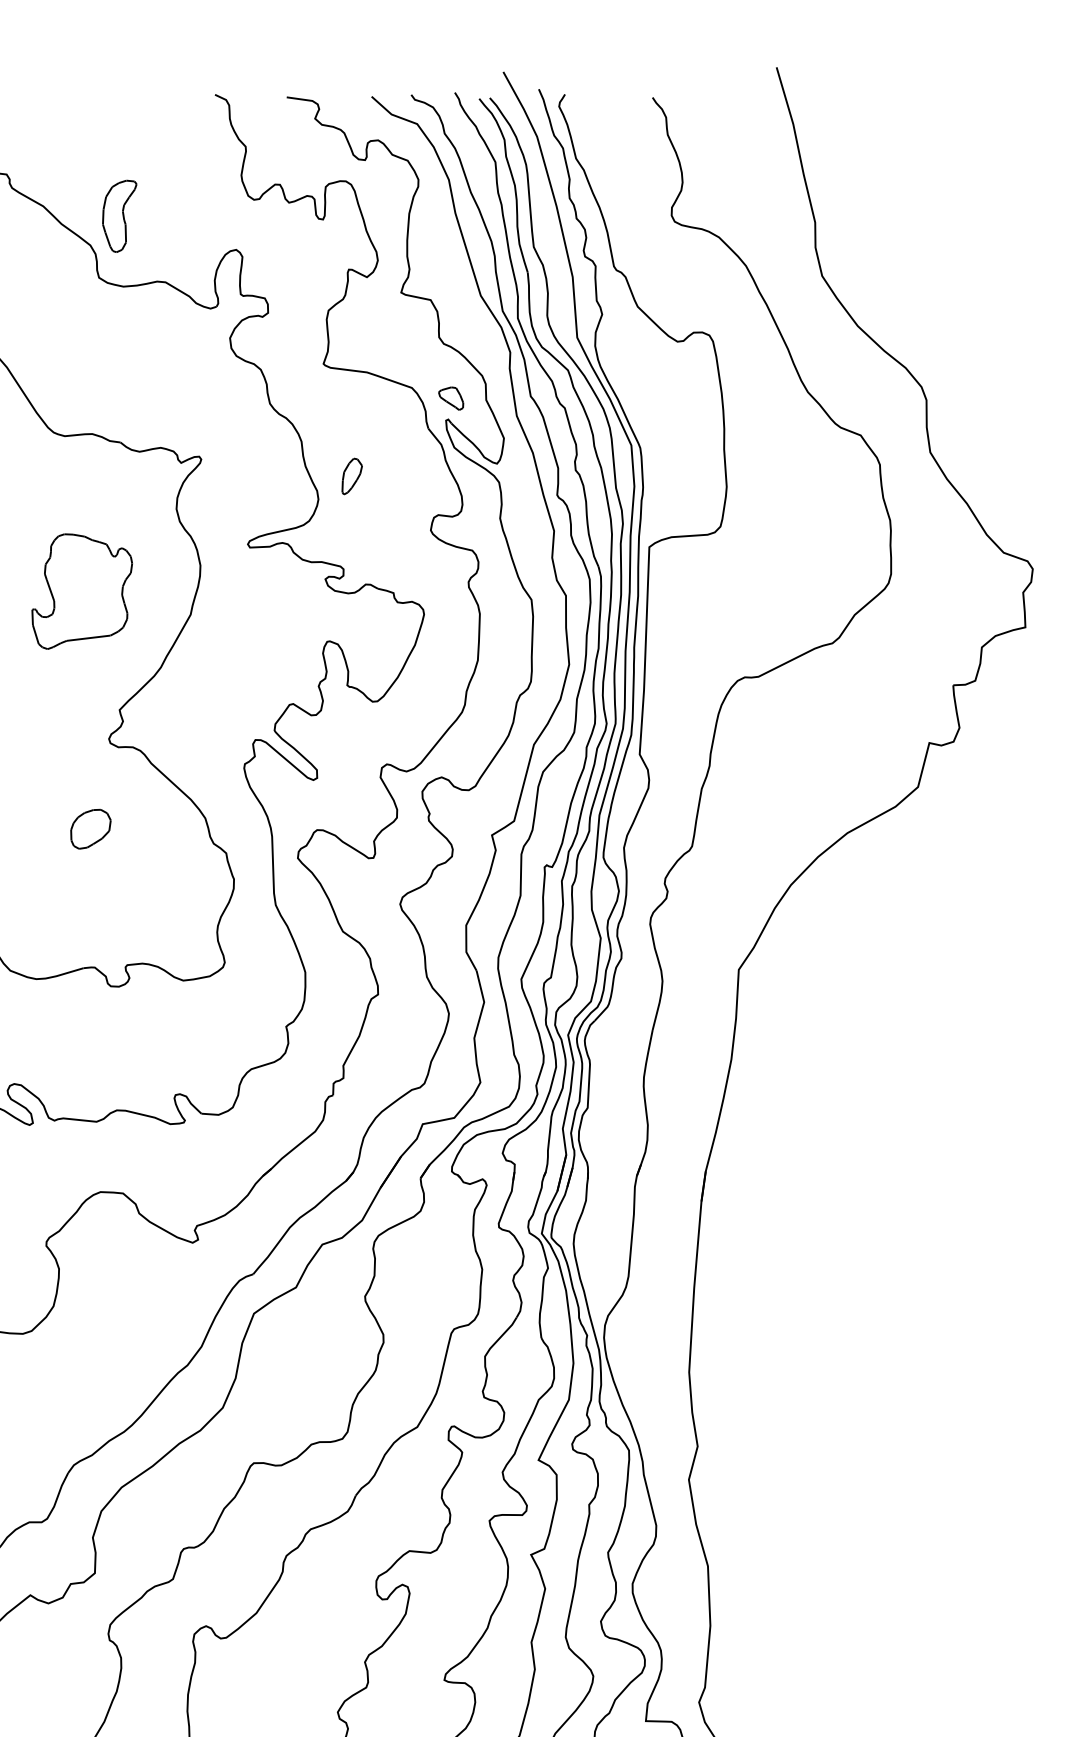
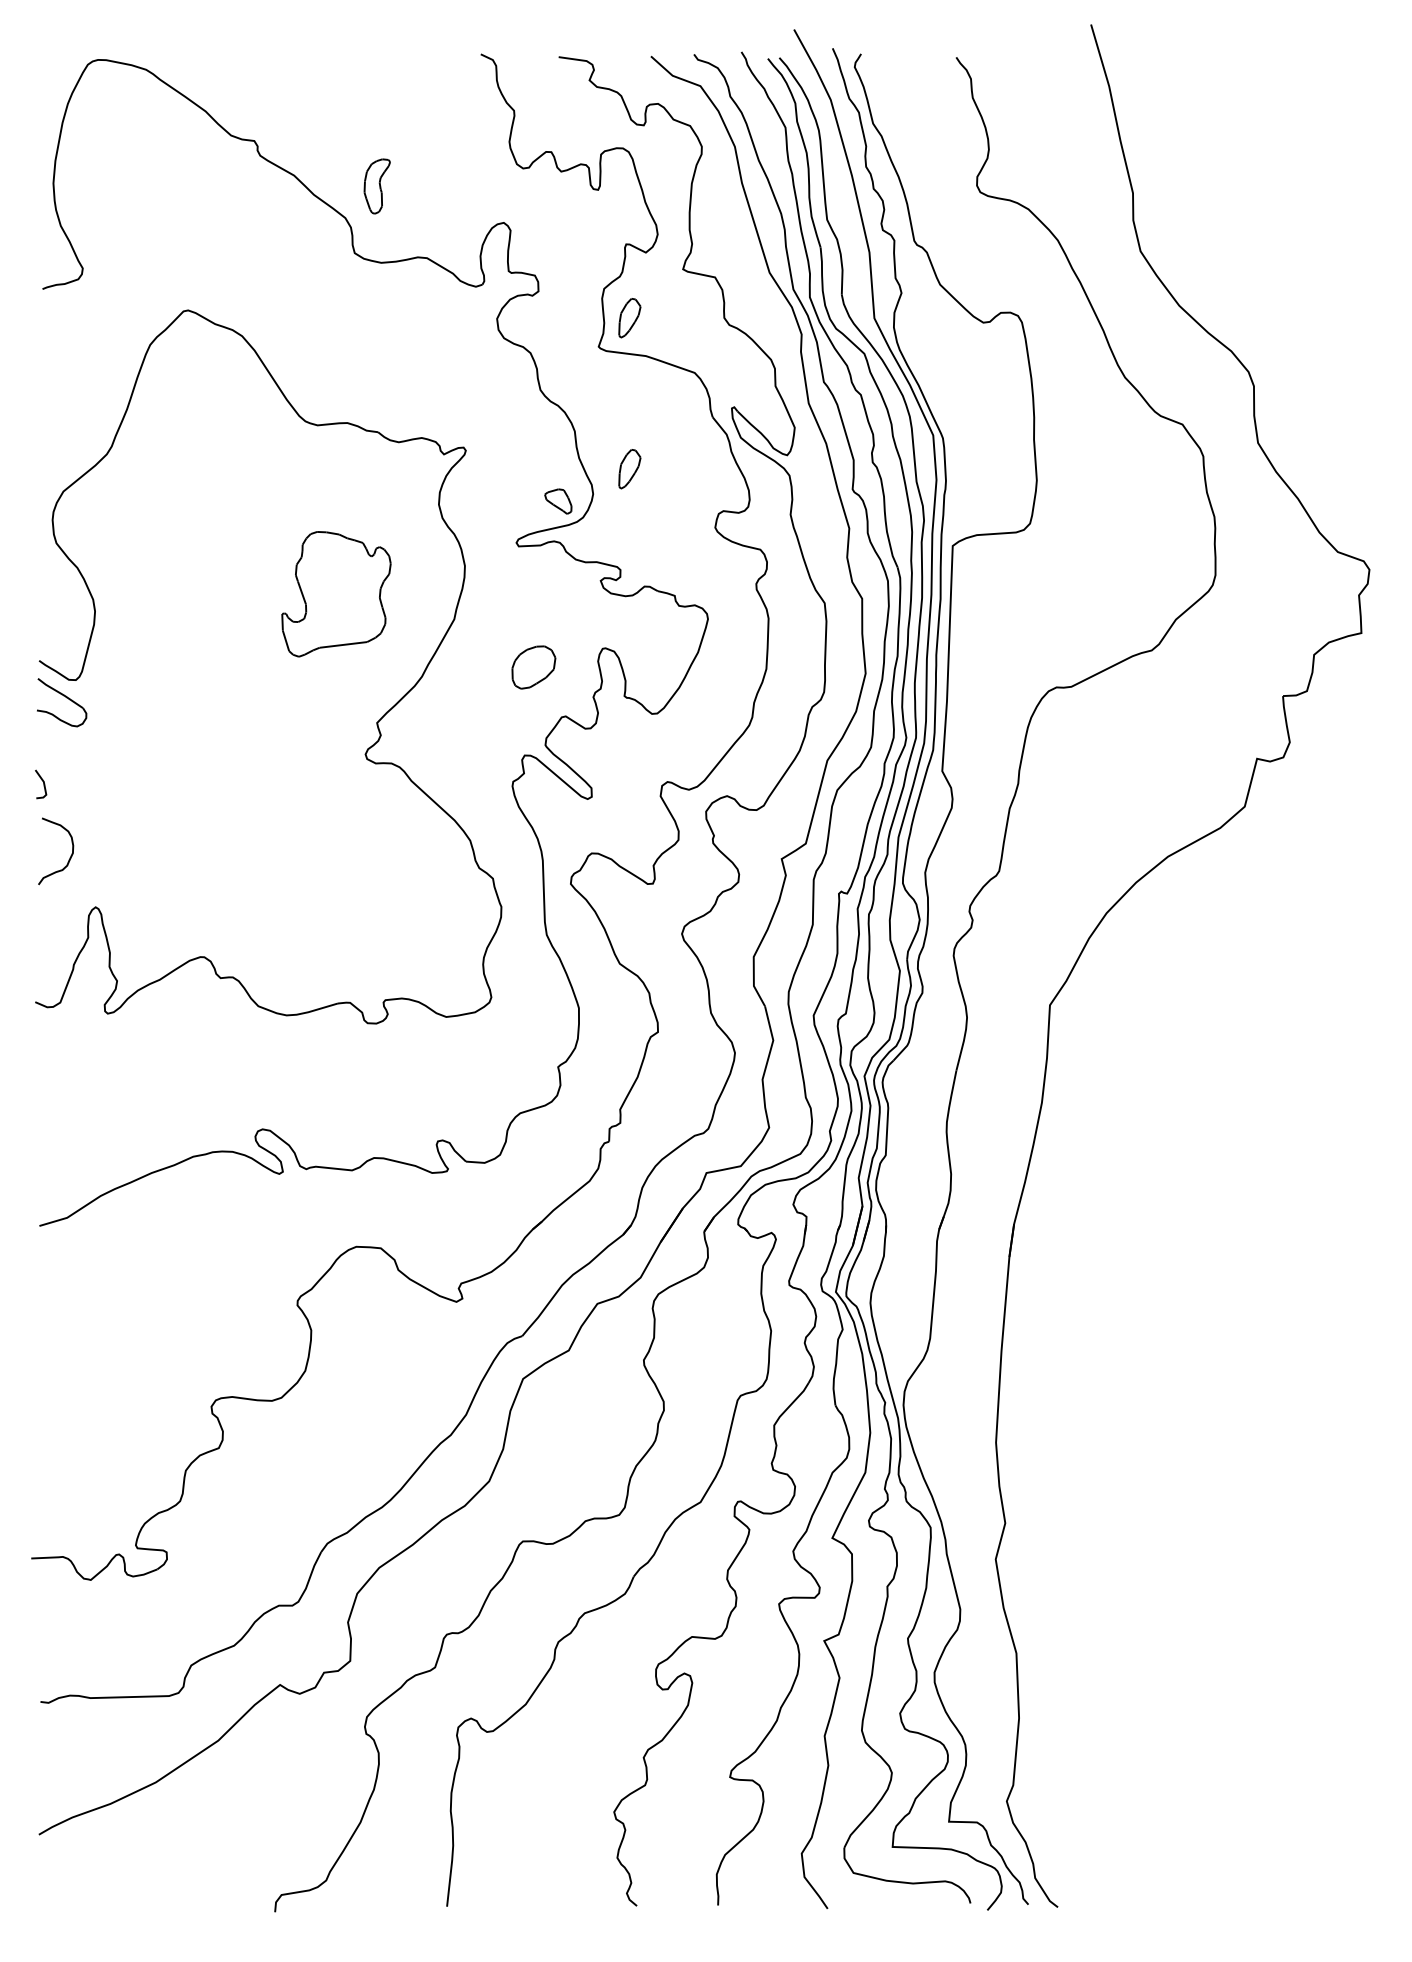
part: (120, 216) -> (377, 186), size x0.7
part: (351, 337) -> (629, 318), added
part: (451, 398) -> (558, 501), moved
part: (90, 829) -> (533, 667), moved

